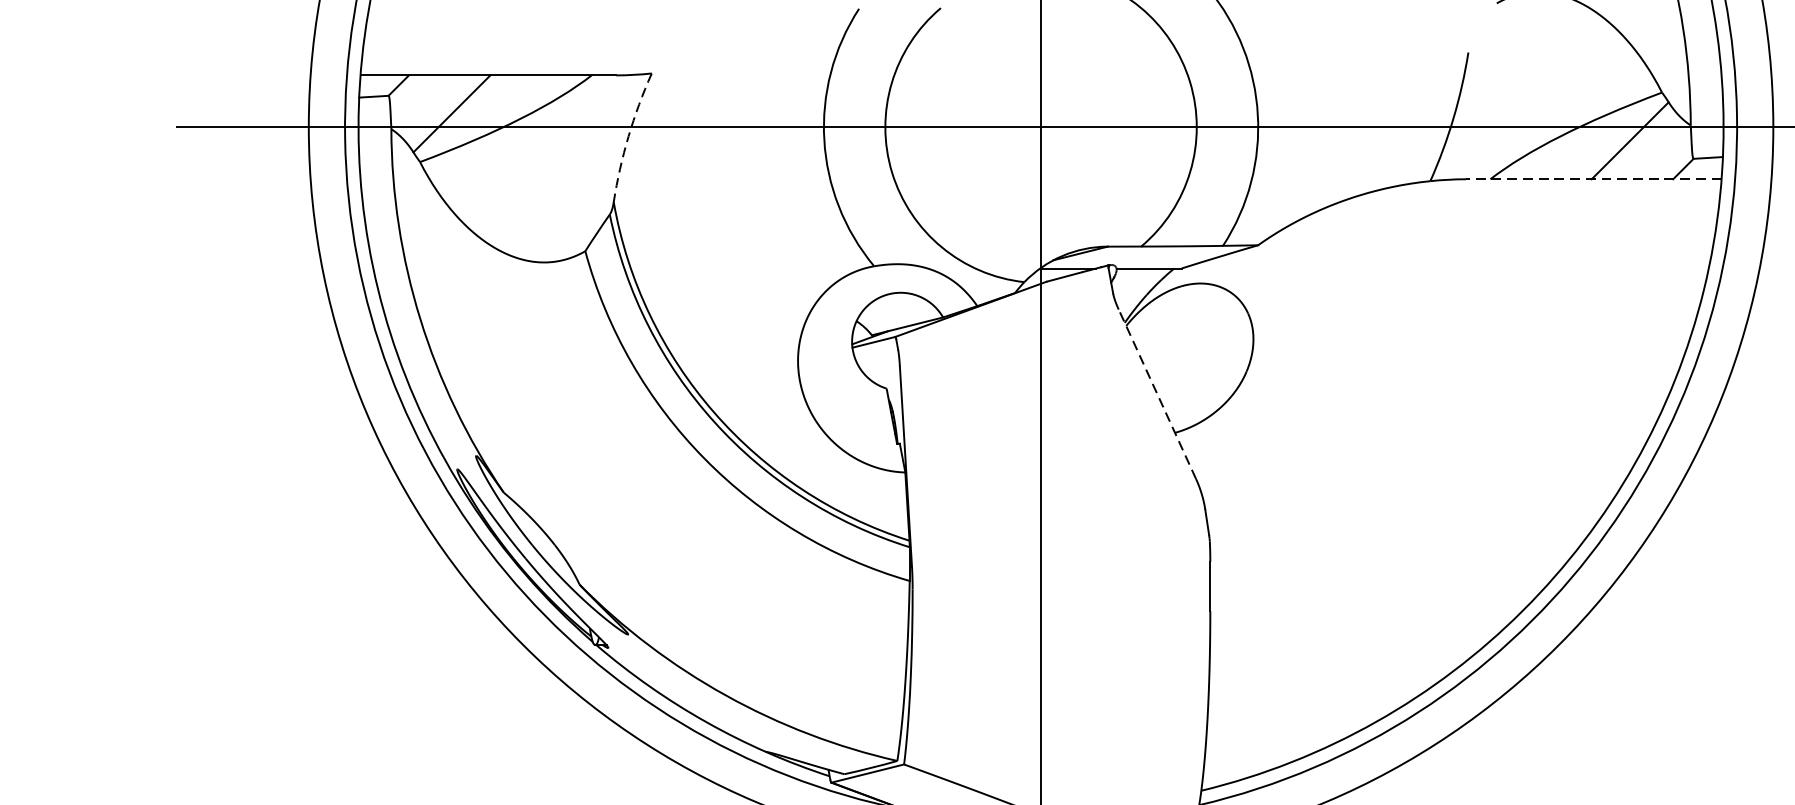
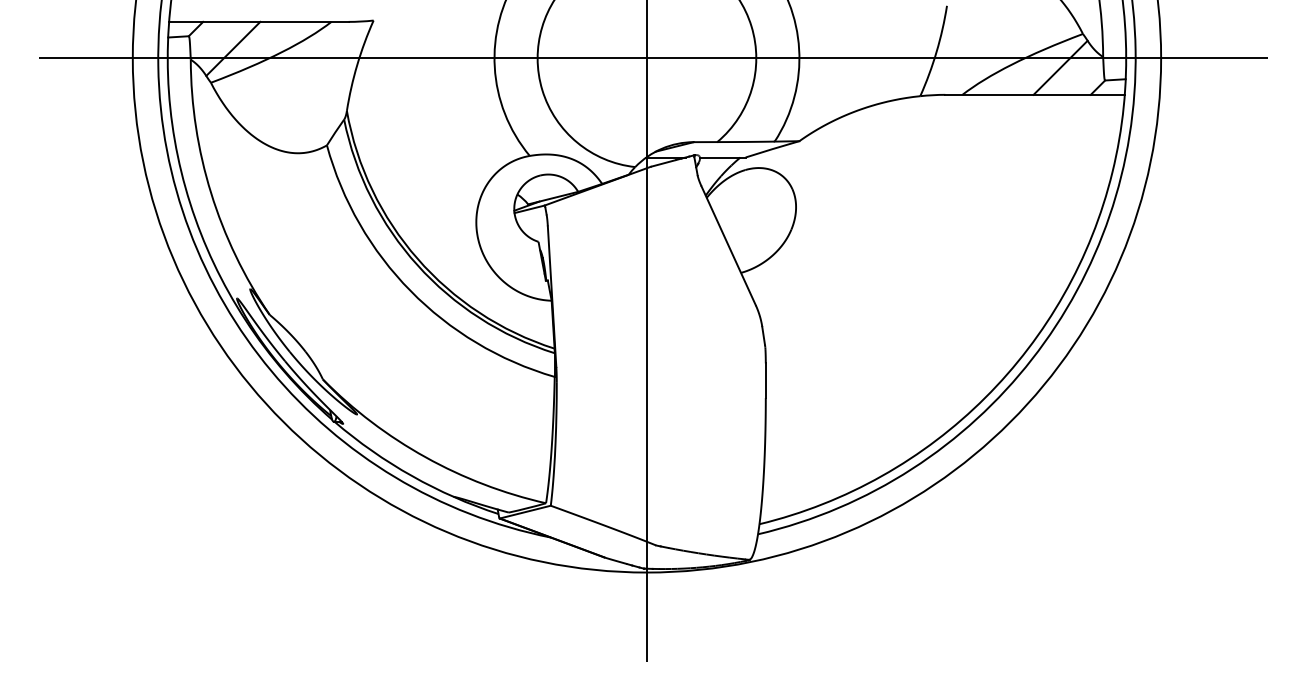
arc: (628, 136) -> (357, 64), dashed -> solid
line: (1594, 178) -> (1035, 94), dashed -> solid
line: (1157, 393) -> (728, 245), dashed -> solid

